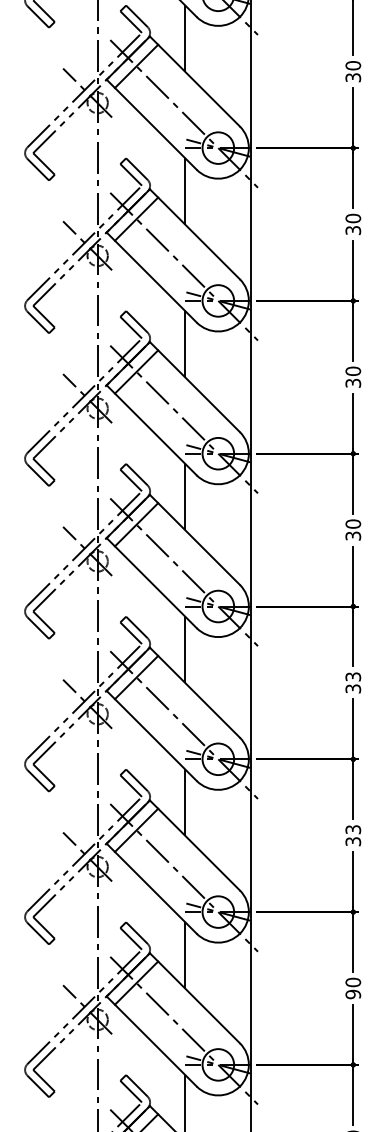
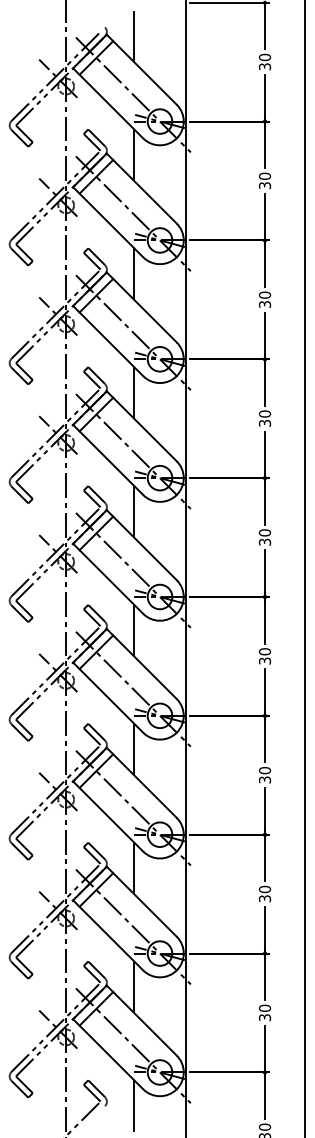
text: (352, 676) -> (264, 651), 33 -> 30
text: (353, 829) -> (265, 770), 33 -> 30
text: (352, 994) -> (264, 898), 90 -> 30

